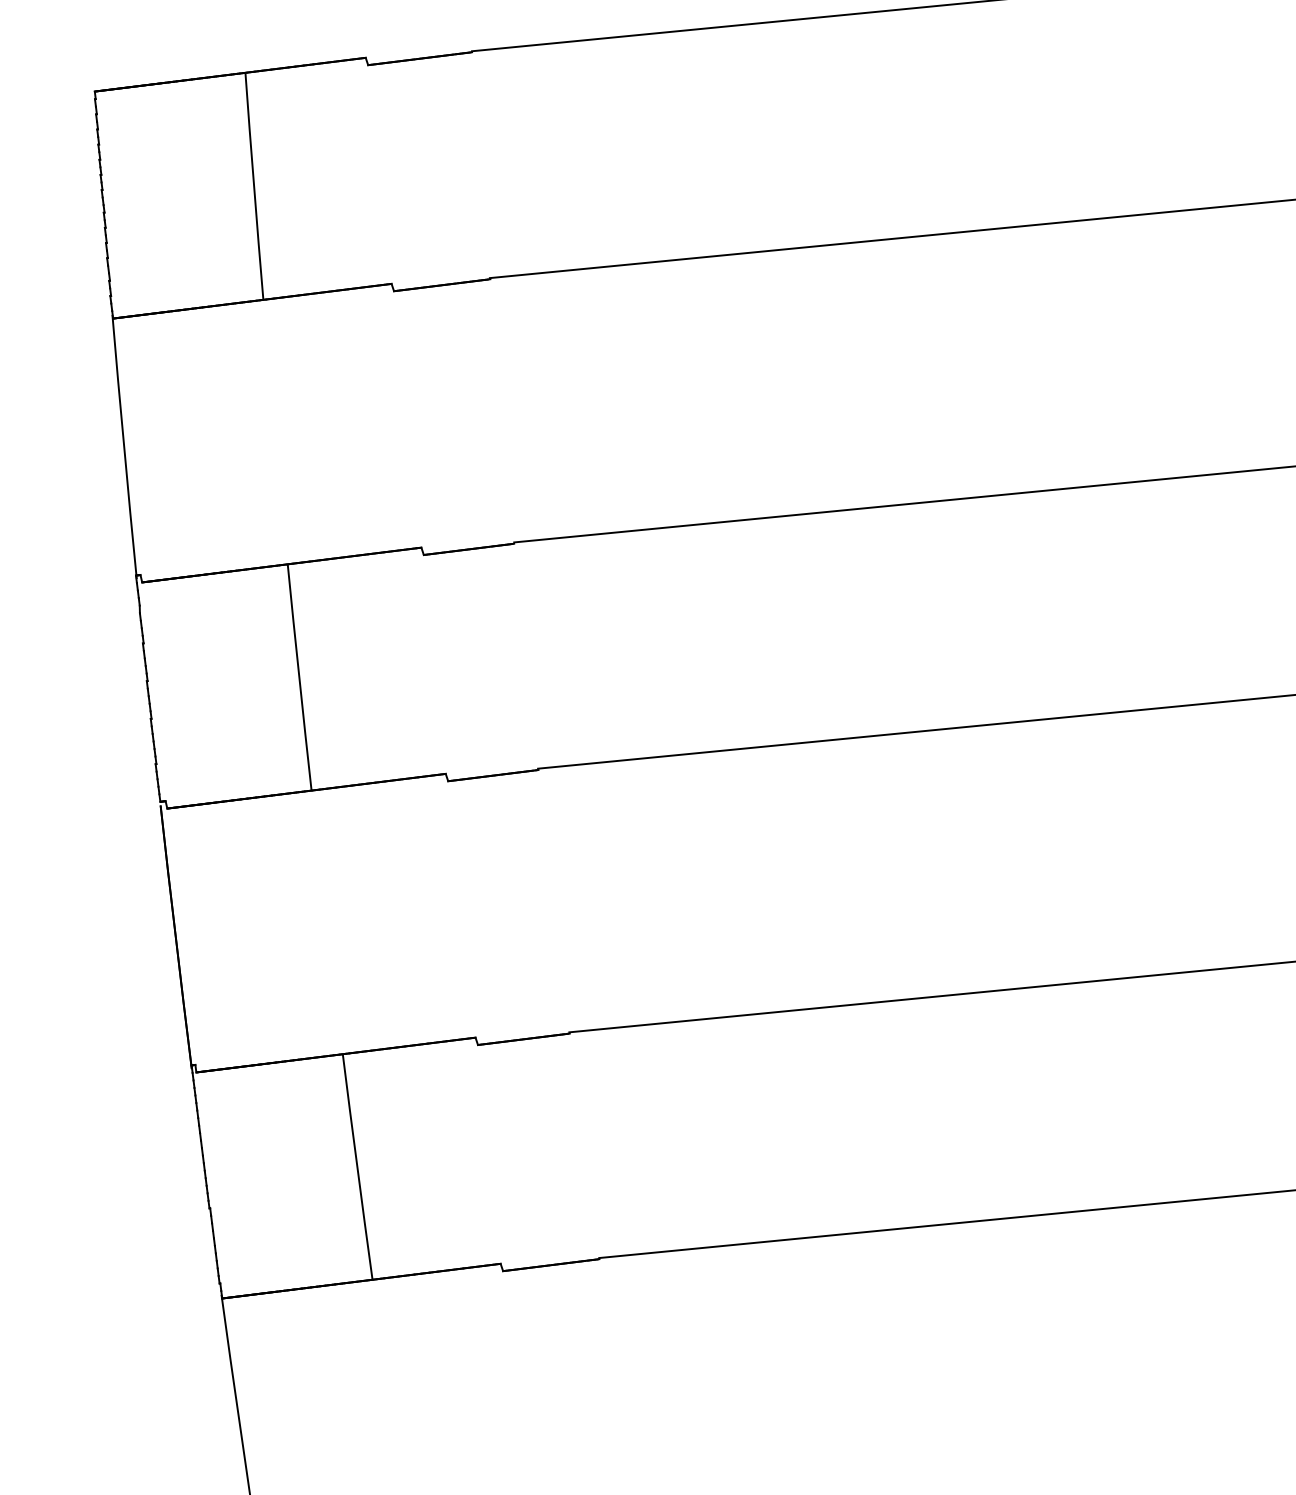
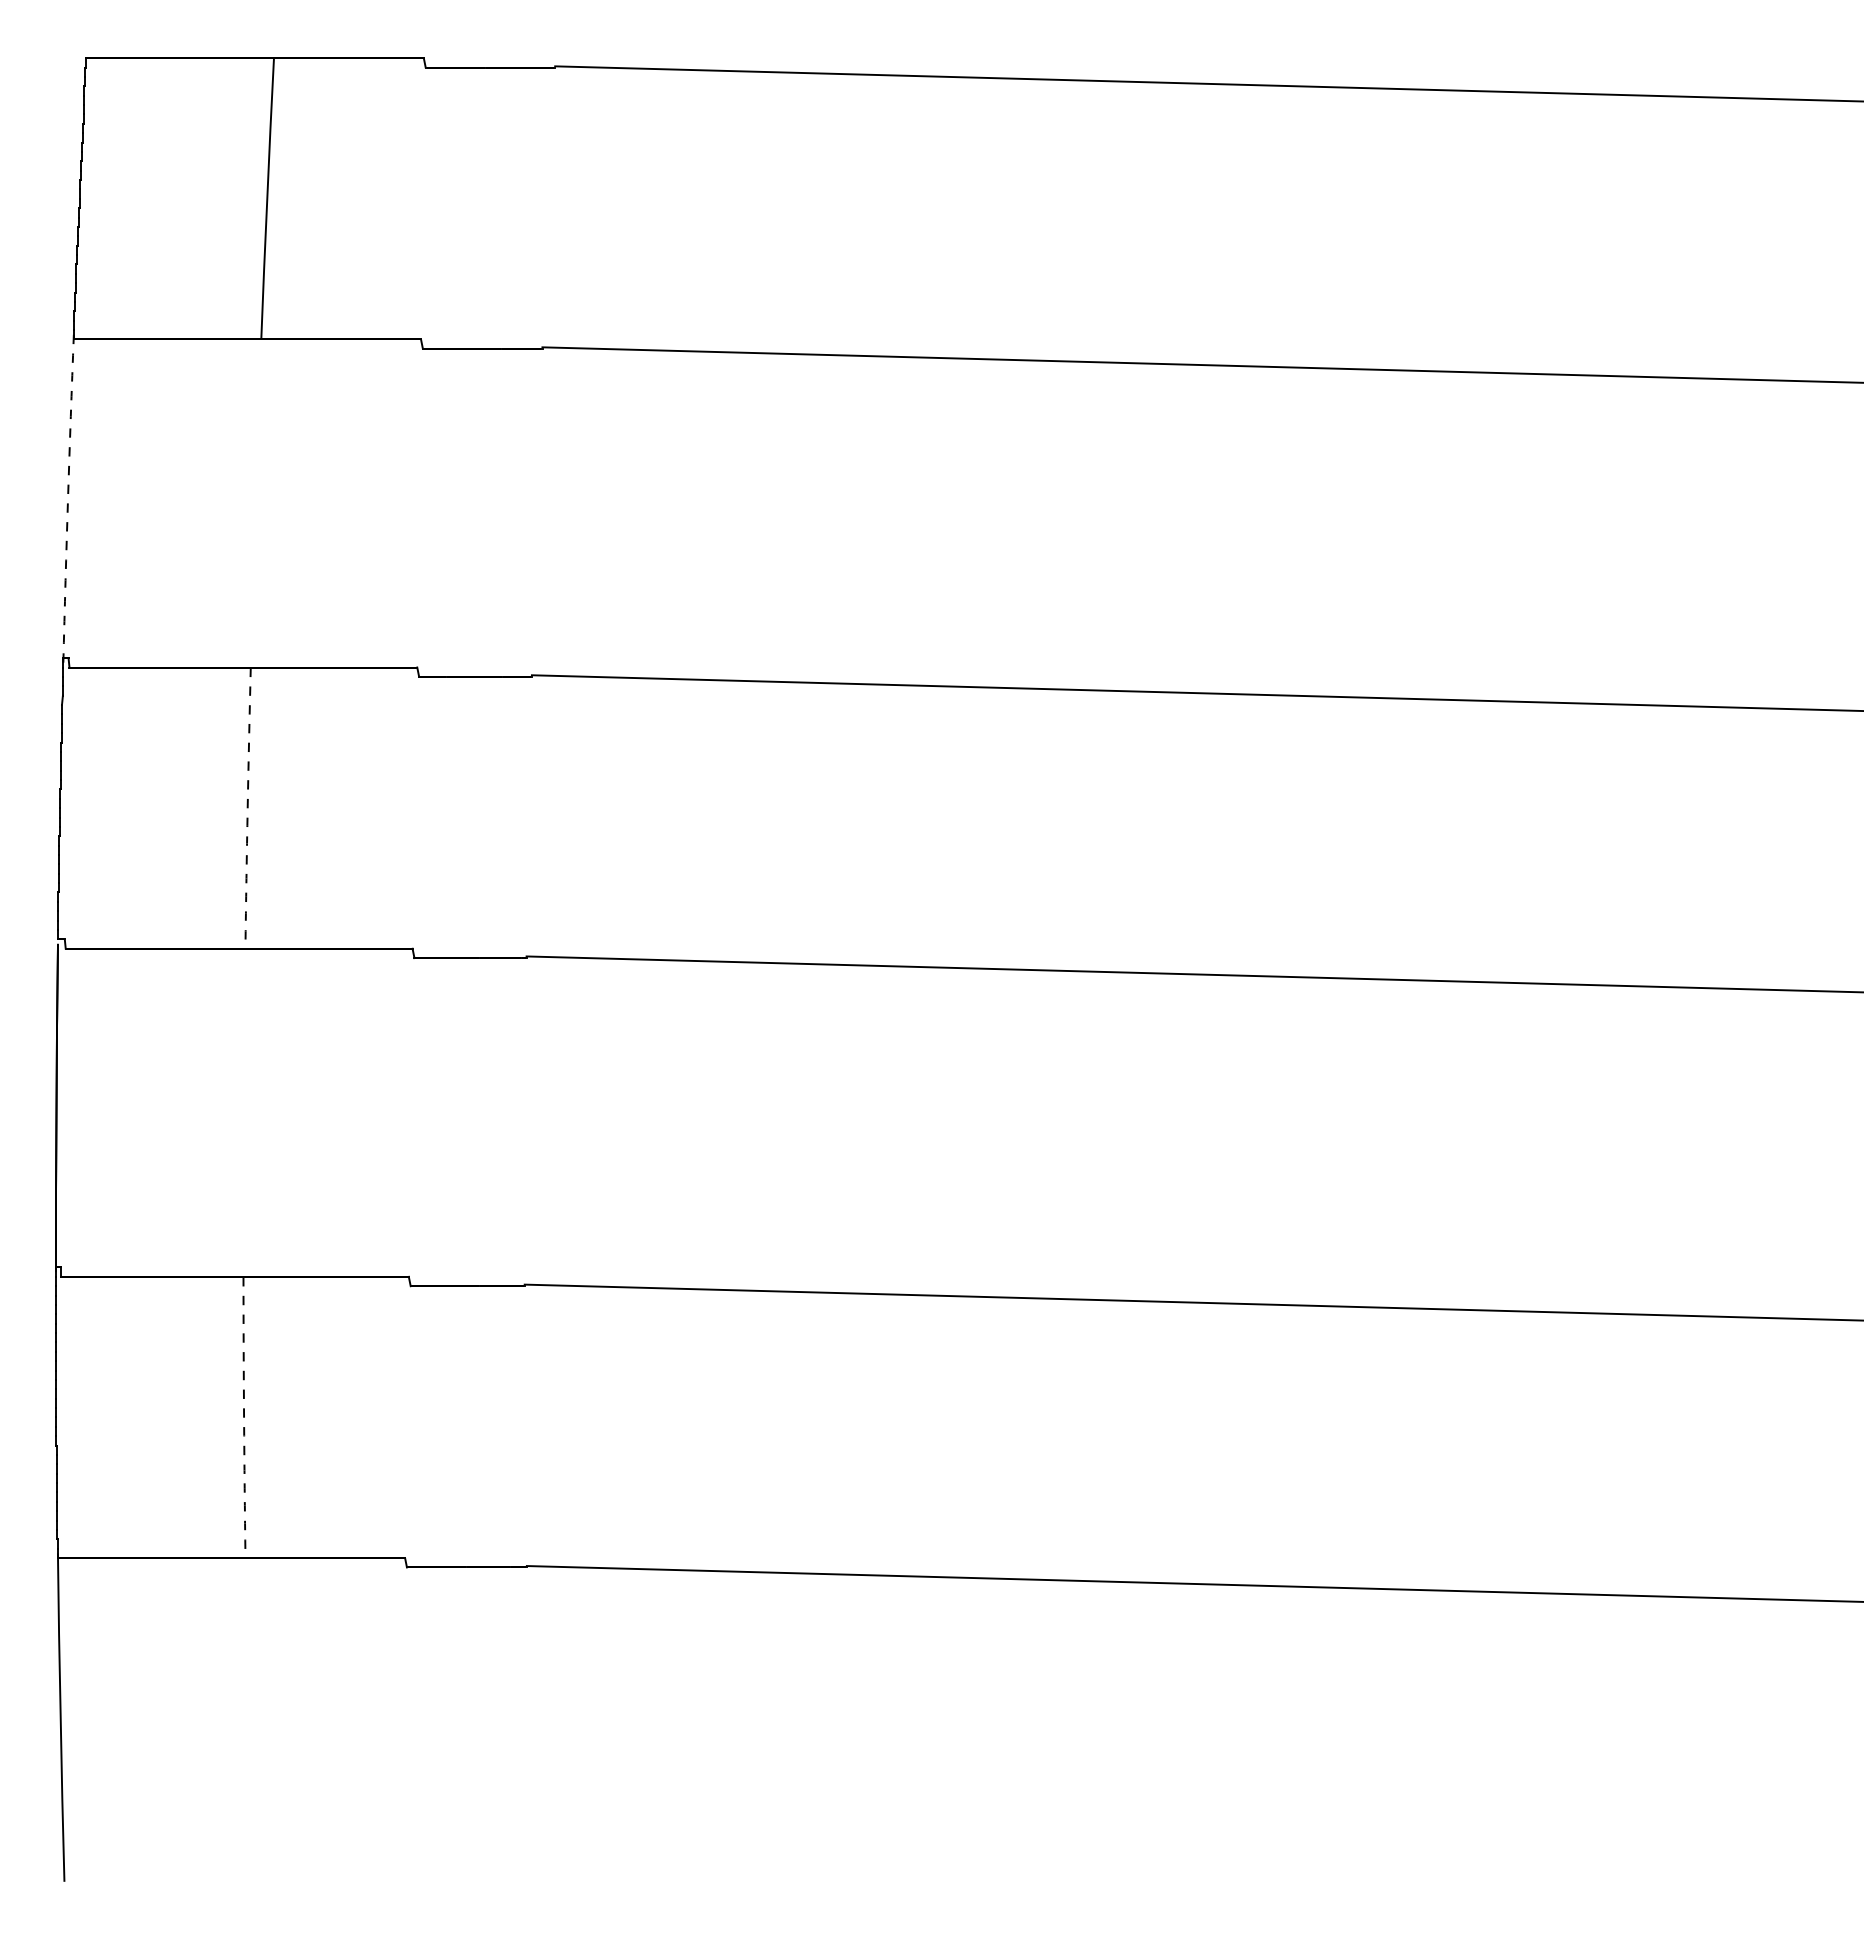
arc: (124, 446) -> (68, 498), solid -> dashed
arc: (299, 677) -> (247, 808), solid -> dashed
arc: (357, 1167) -> (244, 1417), solid -> dashed

